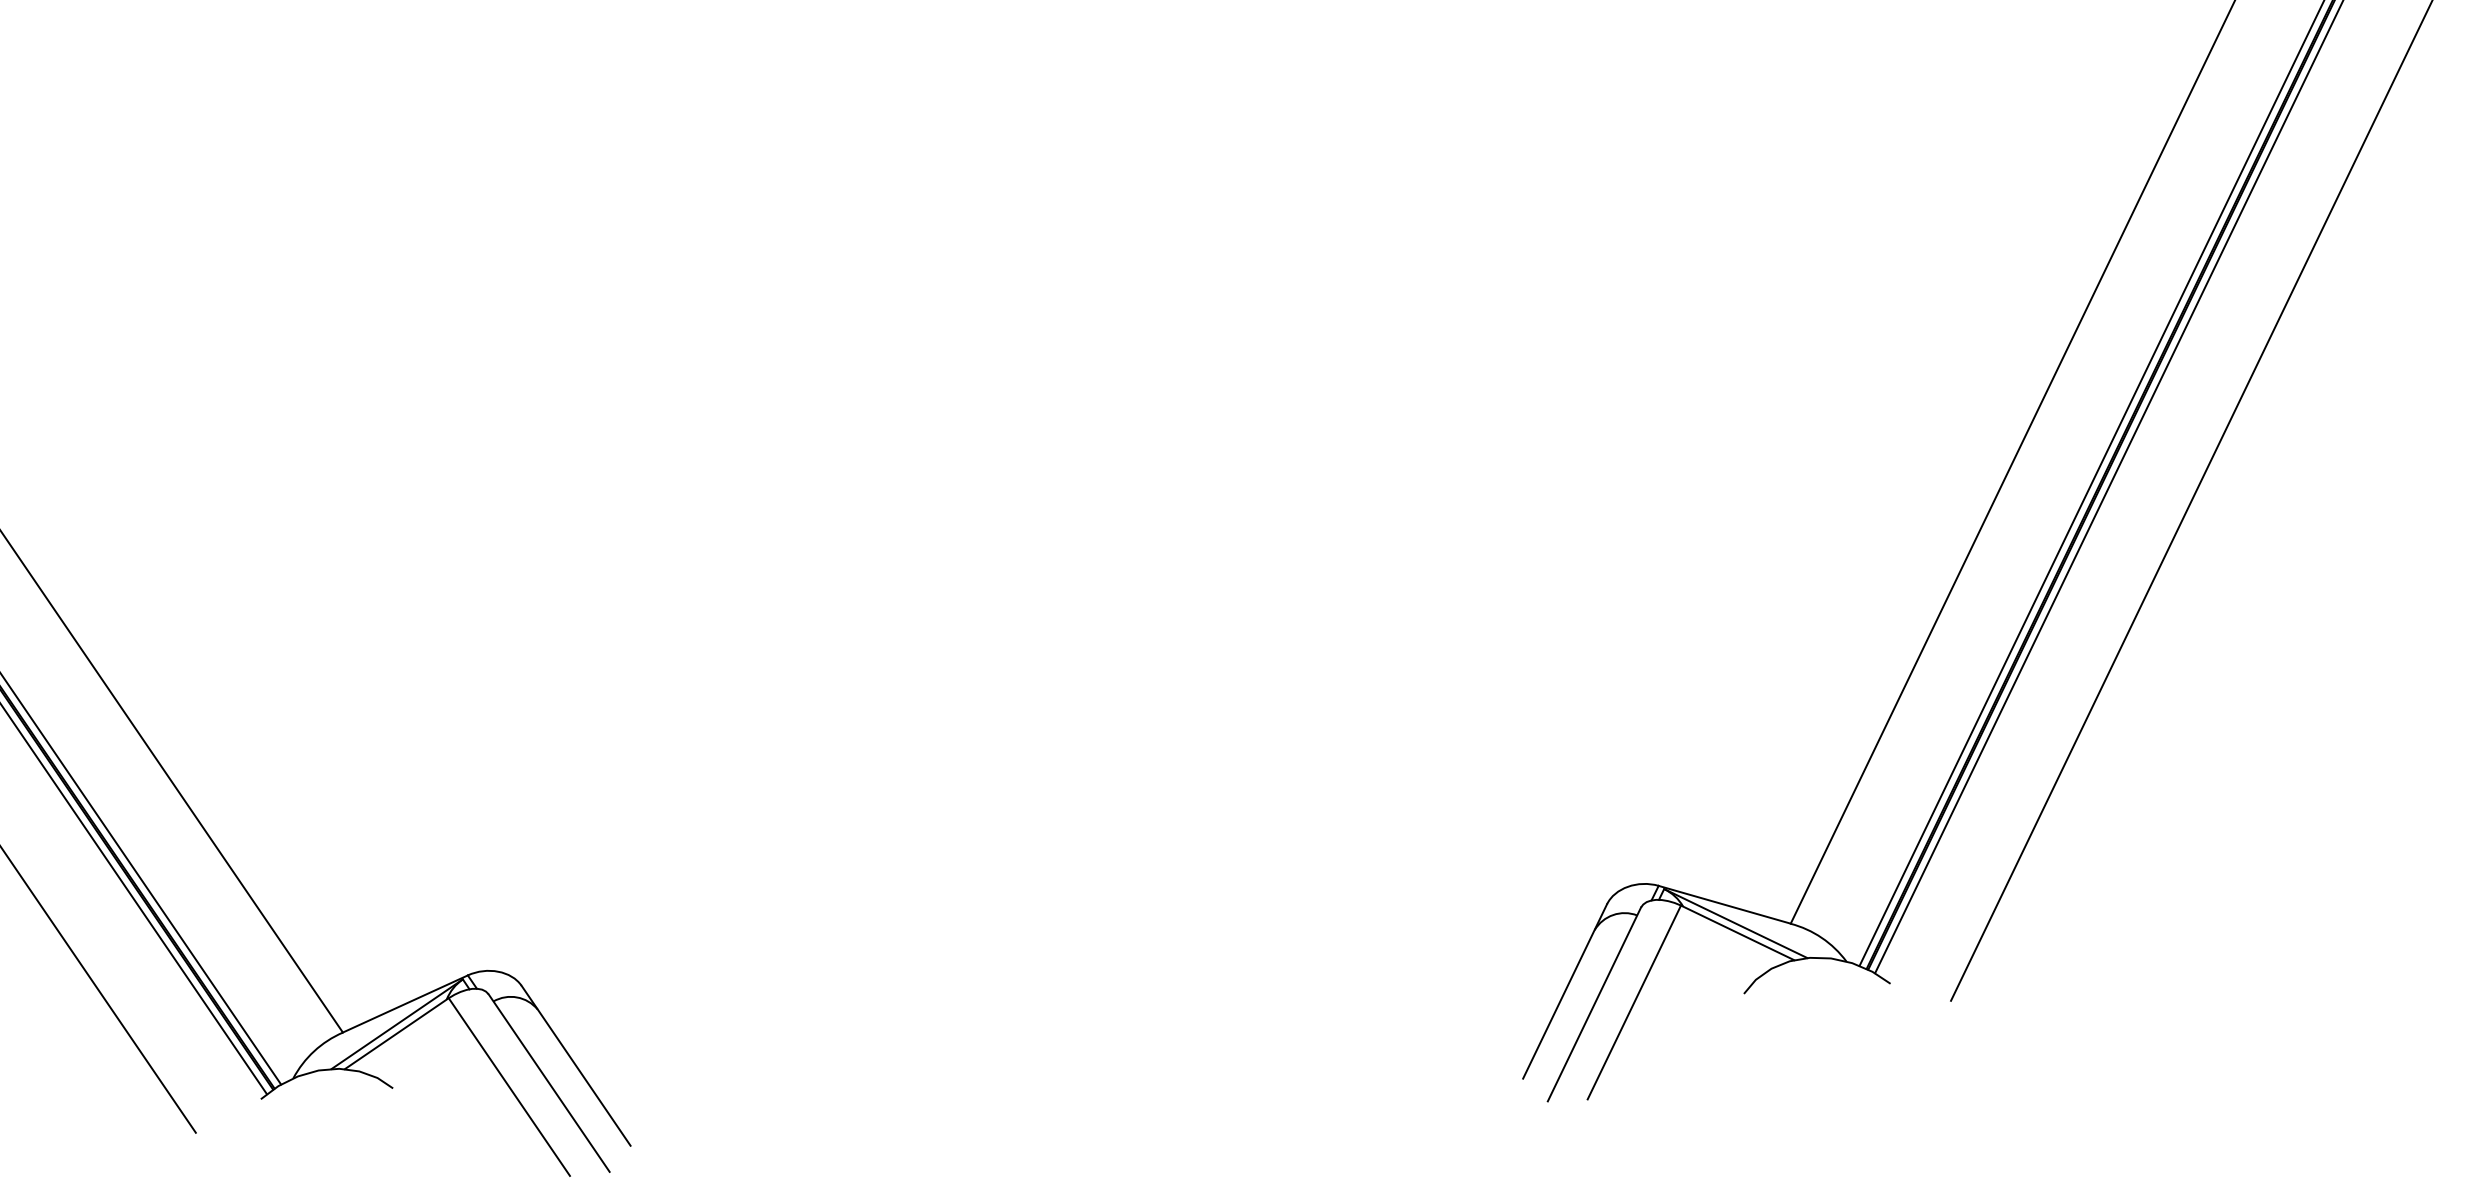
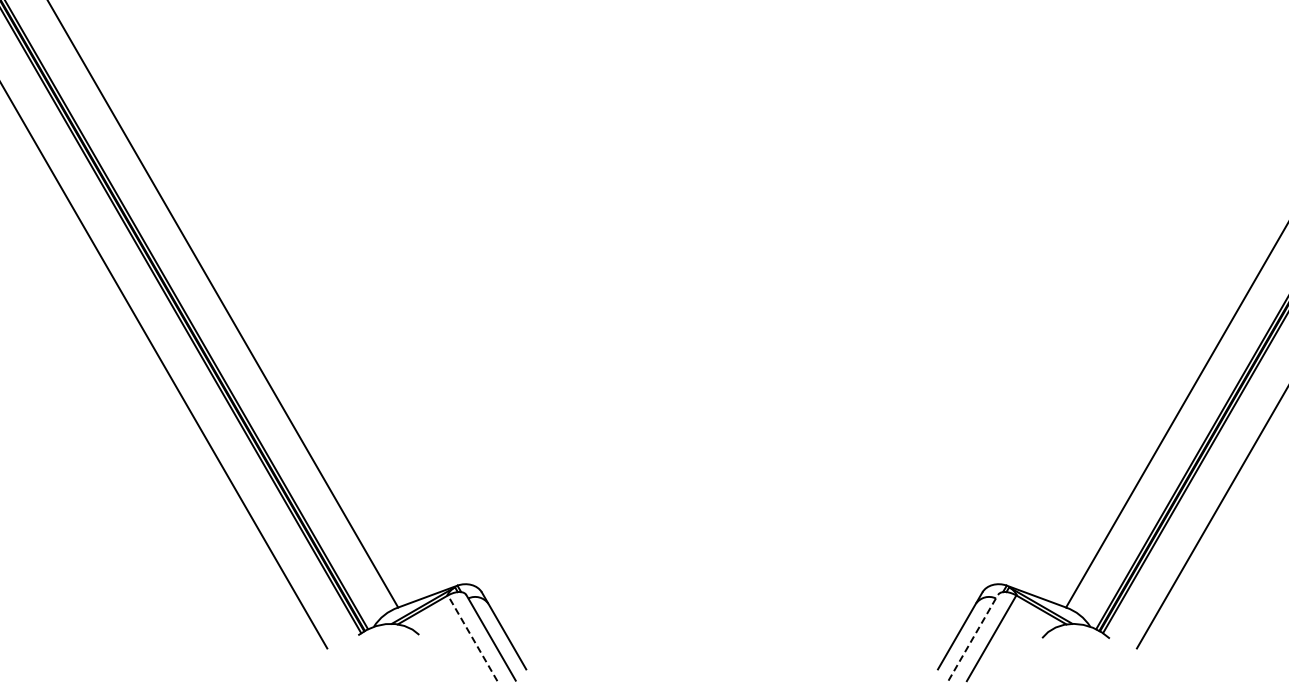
line: (1594, 1003) -> (973, 637), solid -> dashed
line: (508, 1085) -> (472, 637), solid -> dashed

